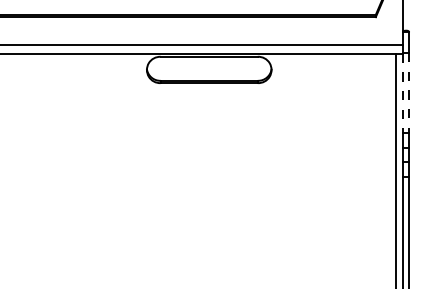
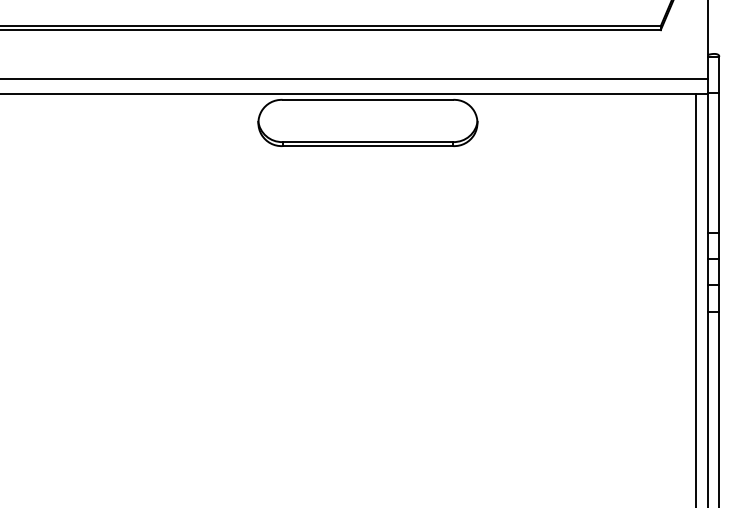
line: (409, 92) -> (719, 162), dashed -> solid
line: (402, 93) -> (707, 164), dashed -> solid

